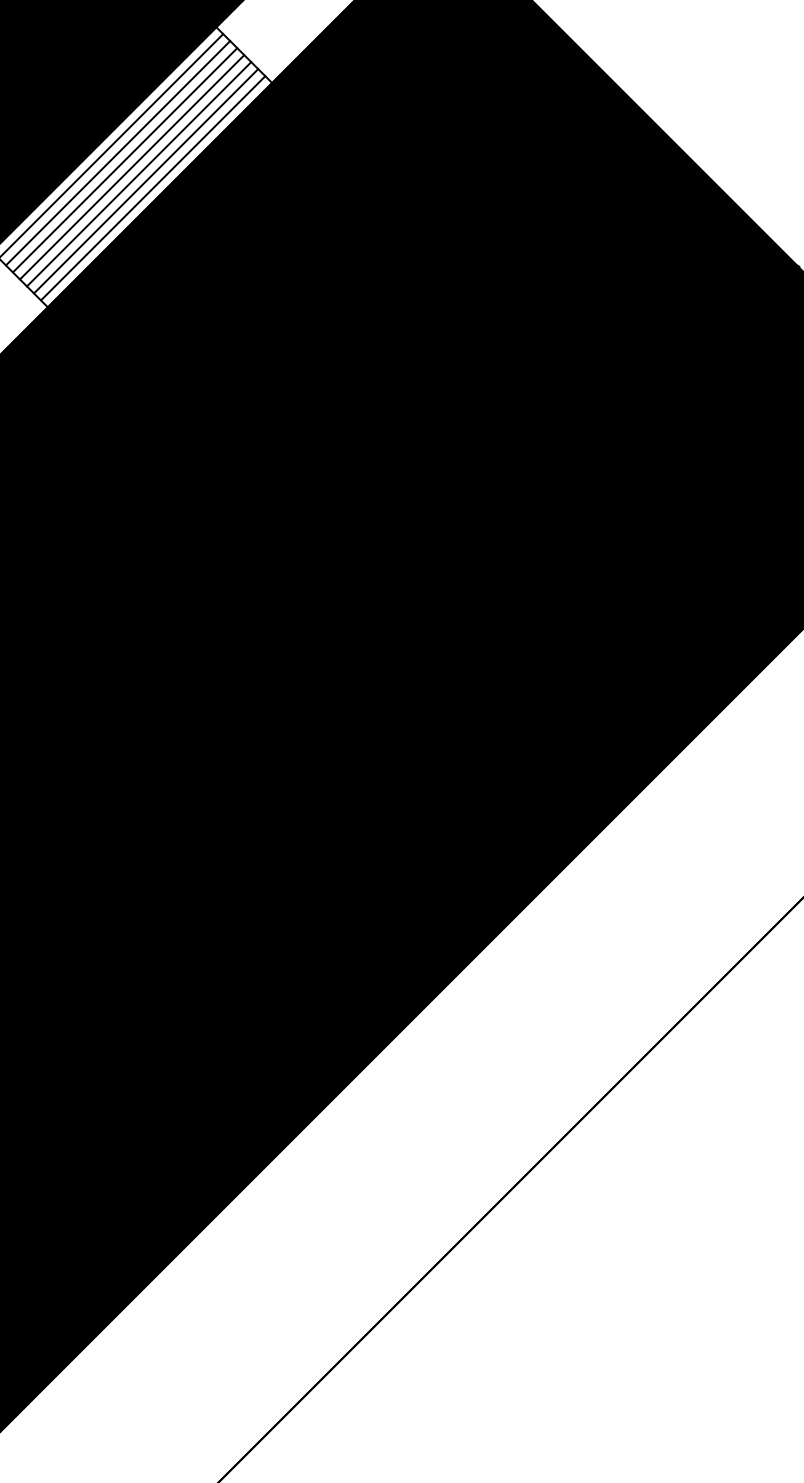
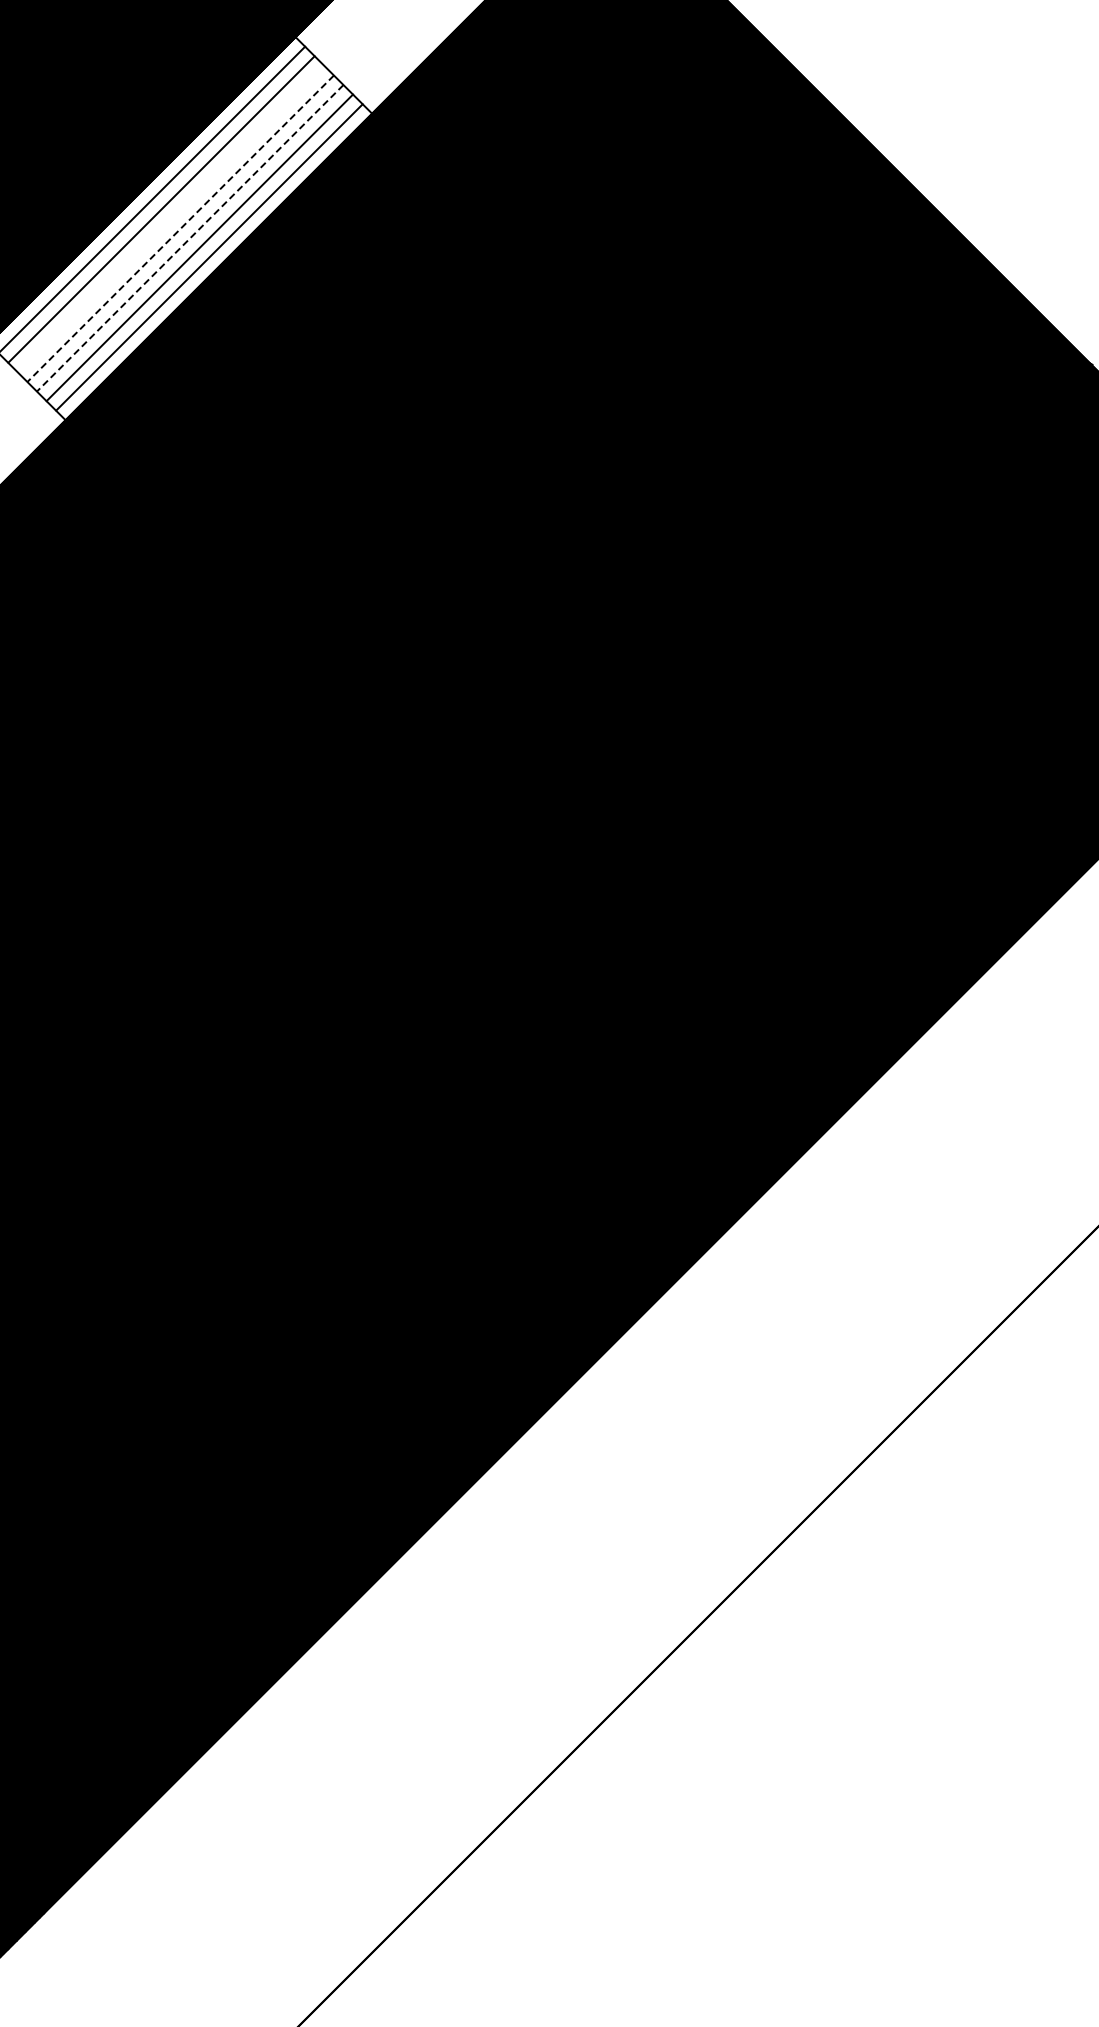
line: (124, 159) -> (170, 218), removed
line: (132, 167) -> (180, 228), solid -> dashed
line: (139, 174) -> (190, 238), solid -> dashed

